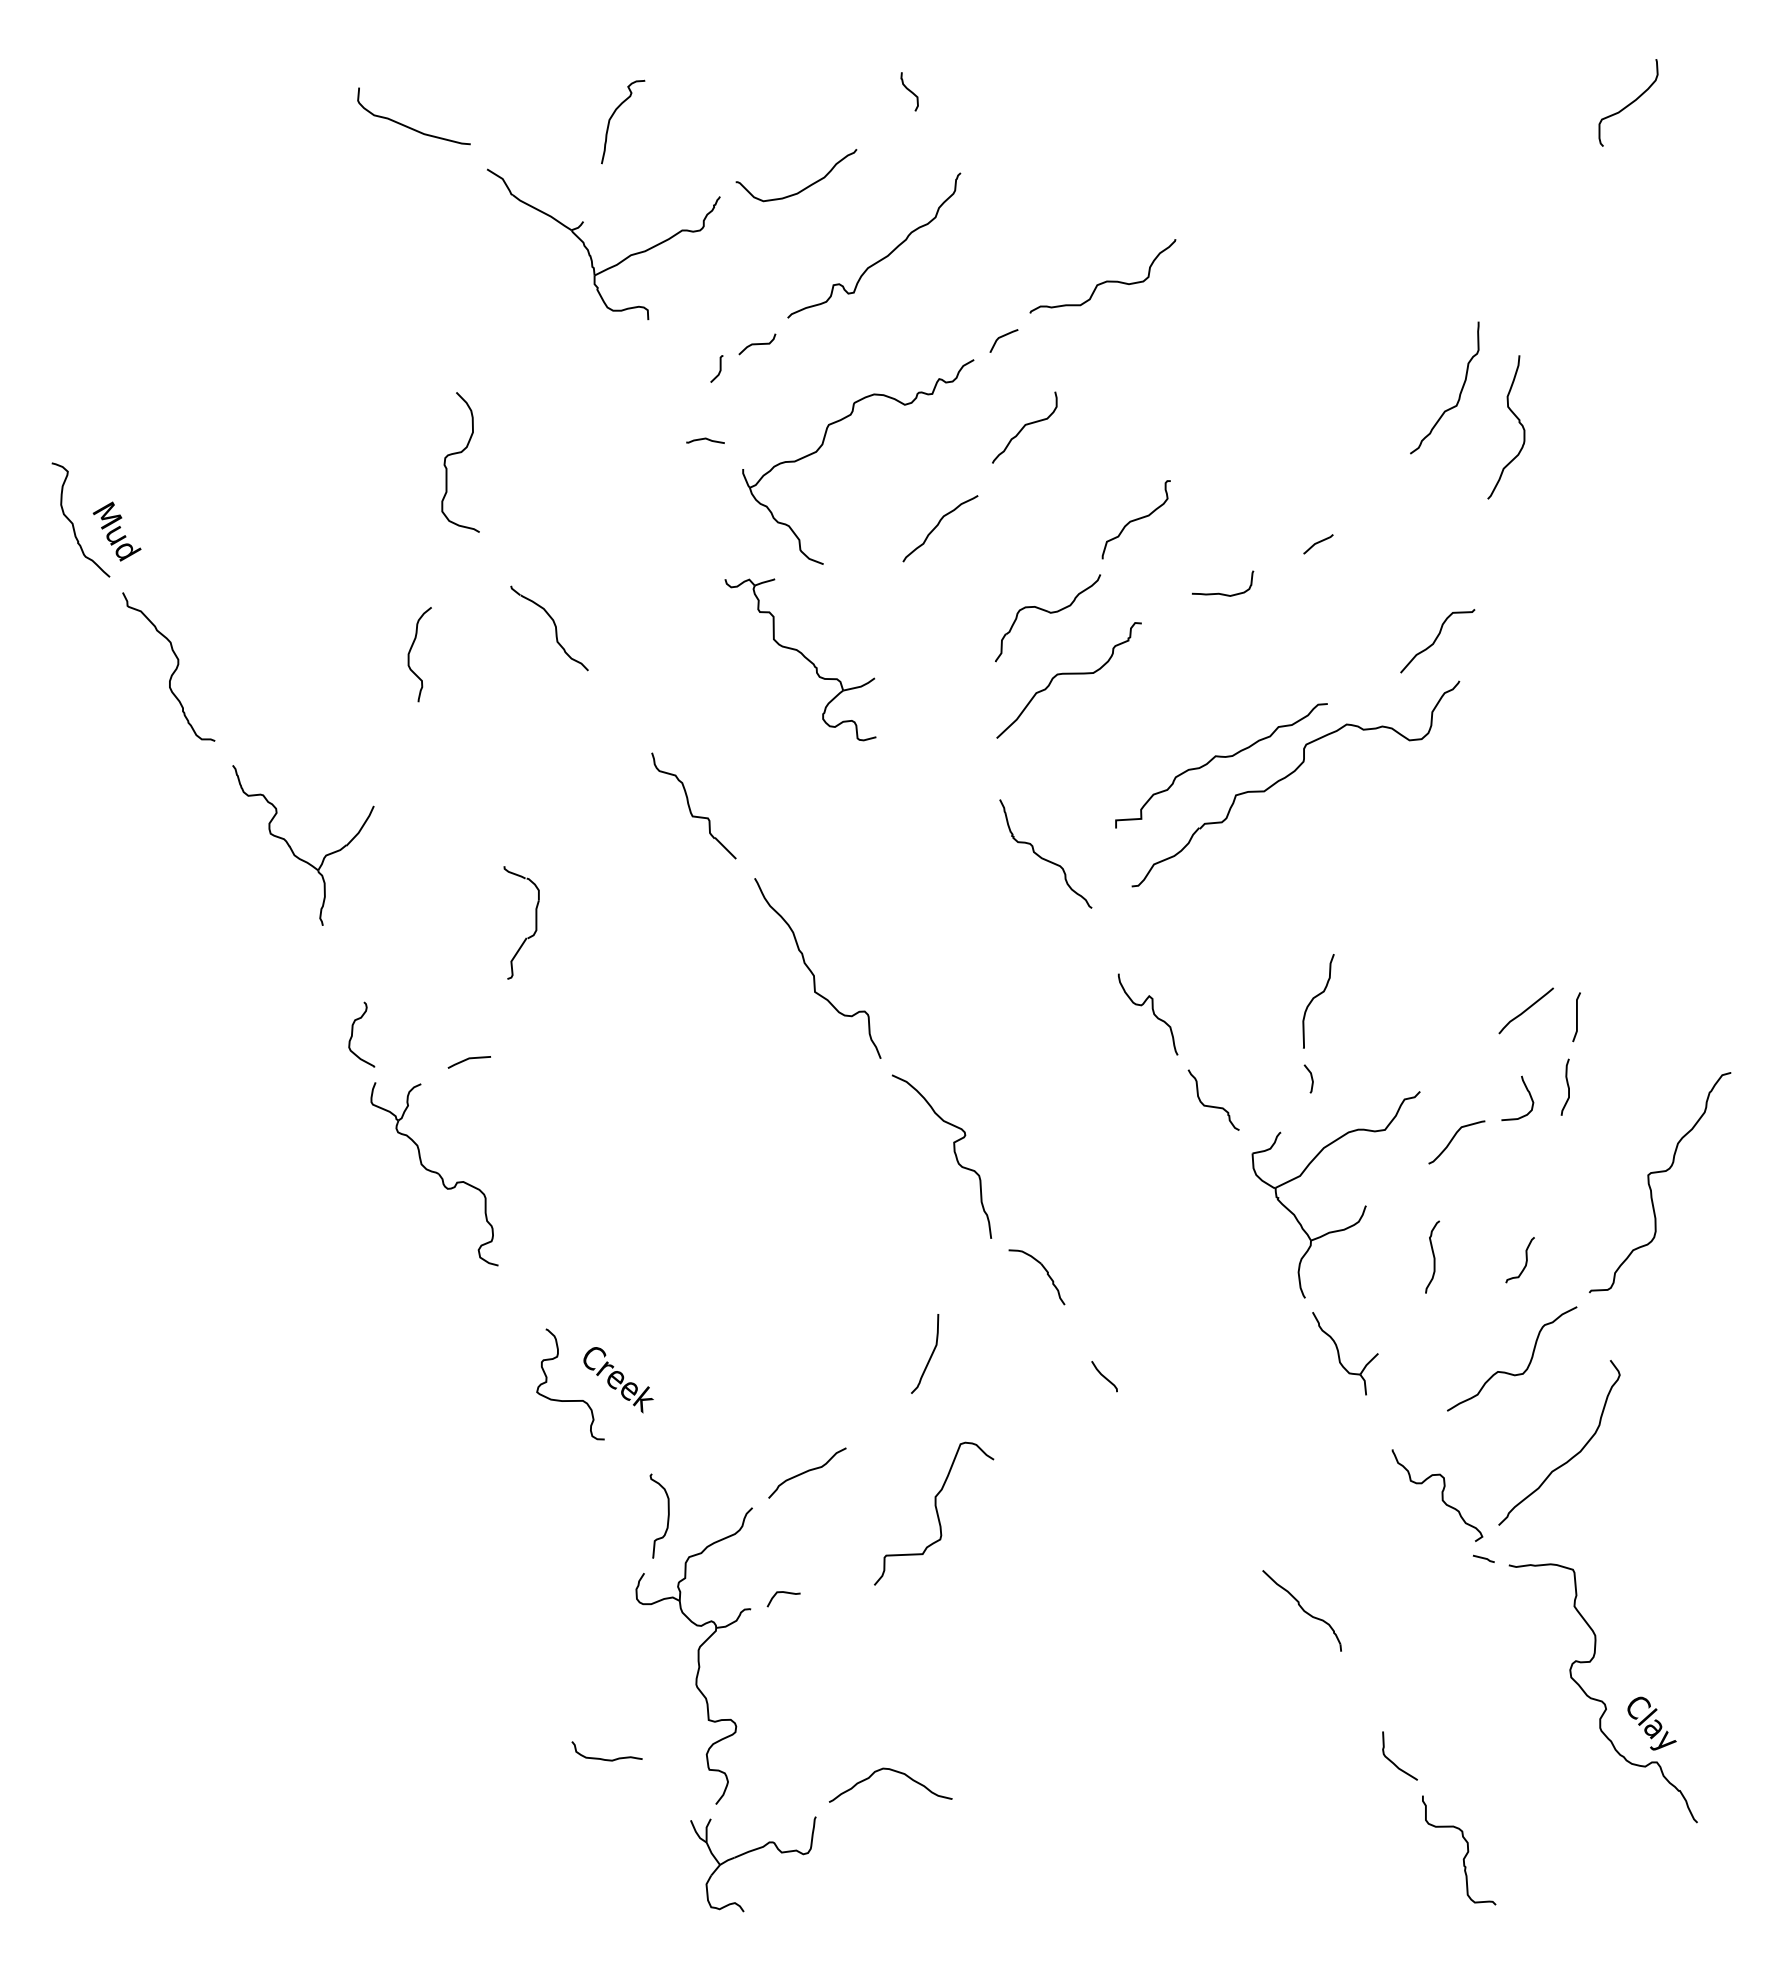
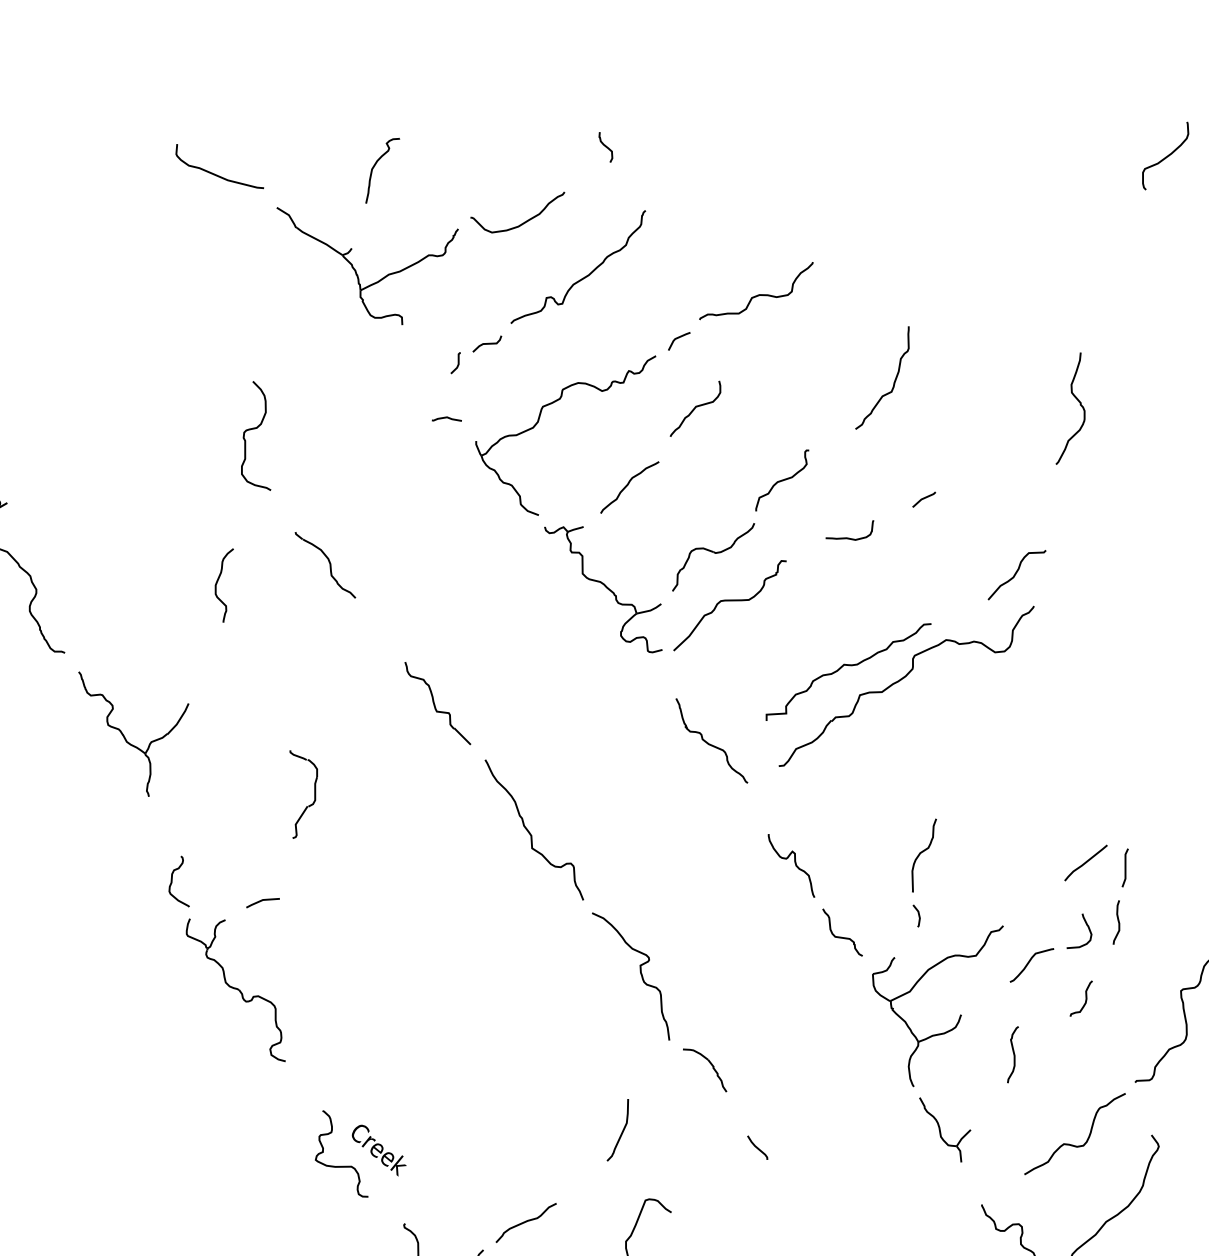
curve: (1459, 393) -> (893, 382), moved
part: (800, 659) -> (603, 589), moved
curve: (1525, 1261) -> (1085, 999), moved

